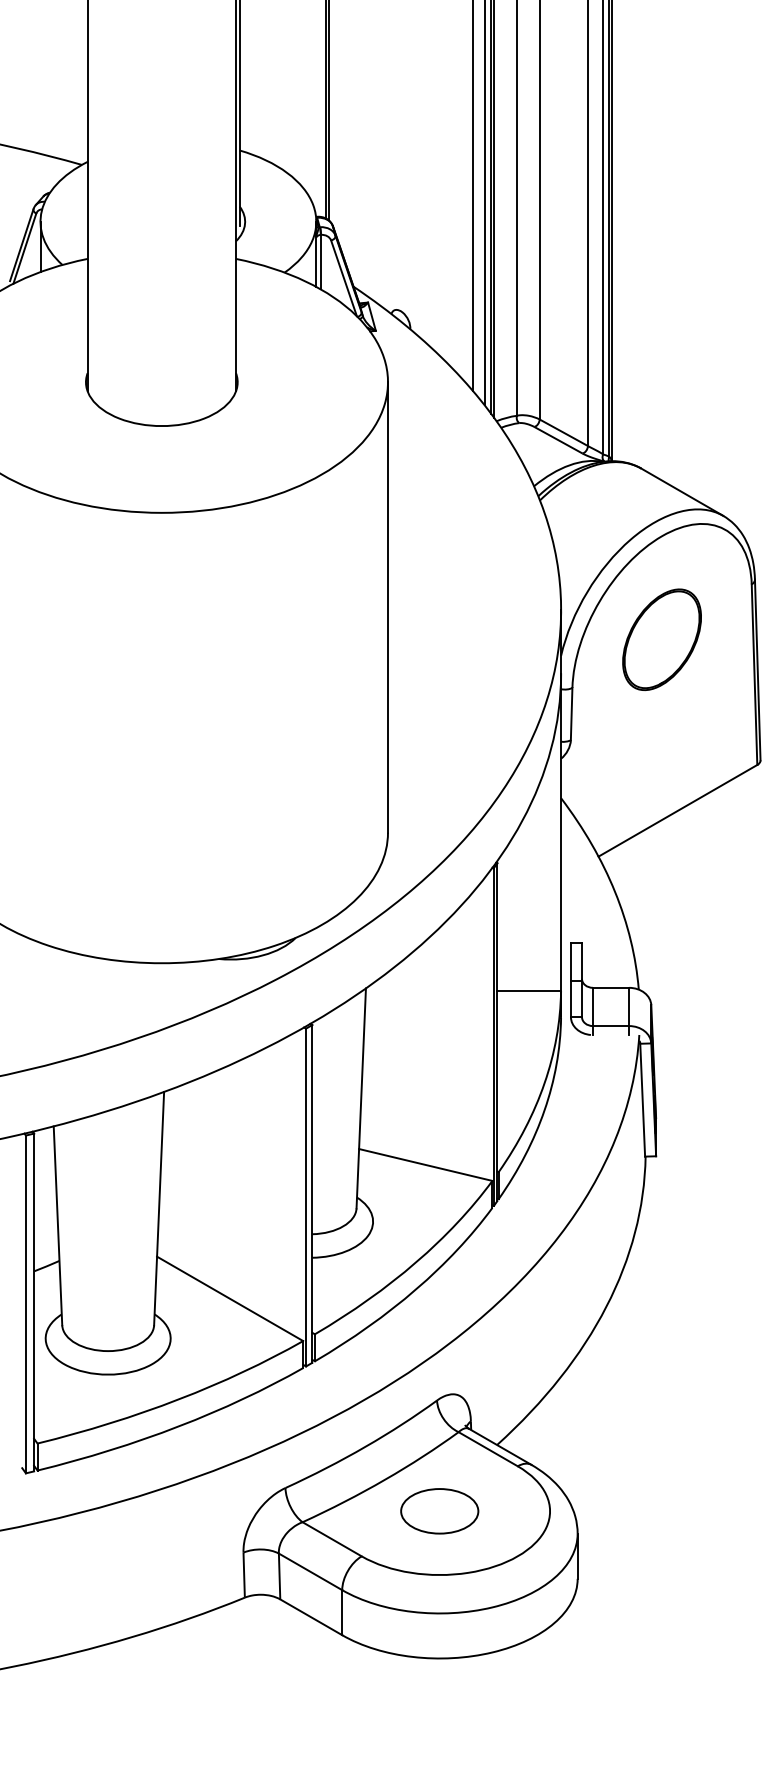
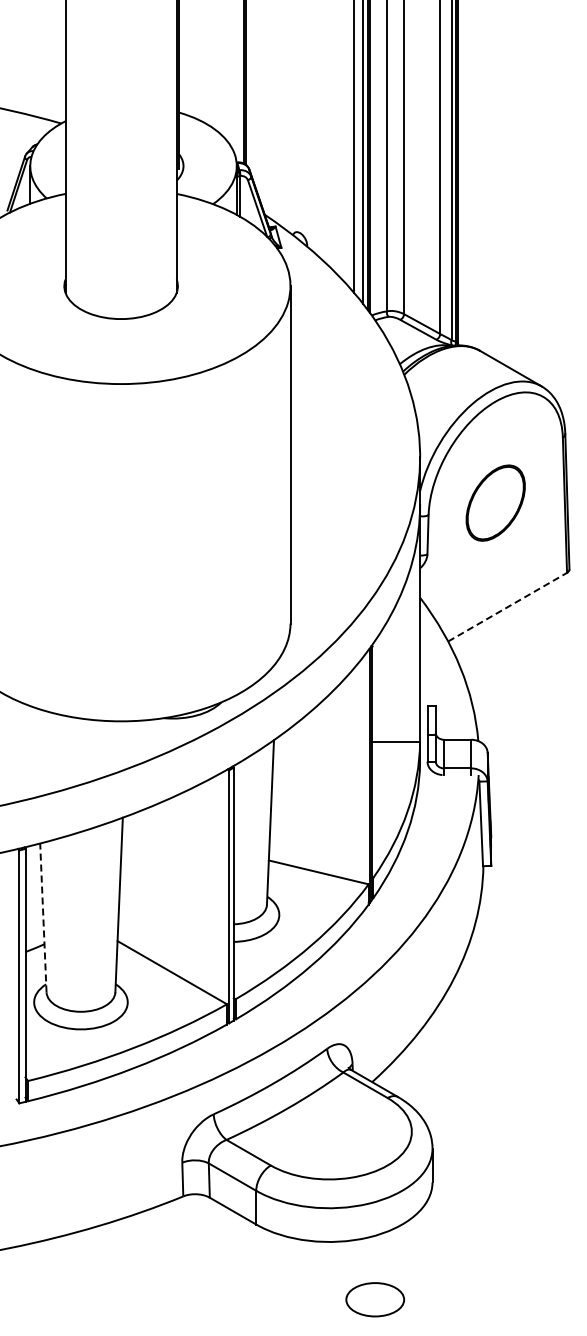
part: (661, 638) -> (495, 502), moved
line: (677, 811) -> (507, 607), solid -> dashed
line: (58, 1225) -> (43, 917), solid -> dashed
part: (440, 1510) -> (375, 1299), moved

